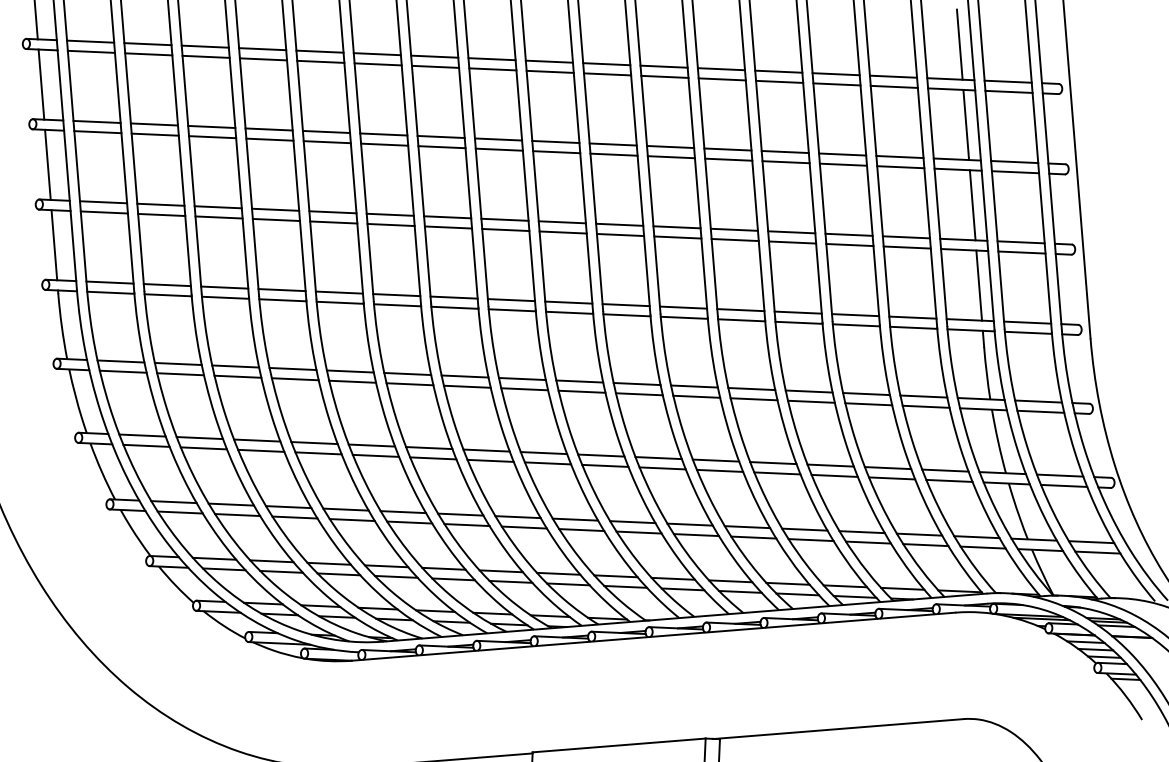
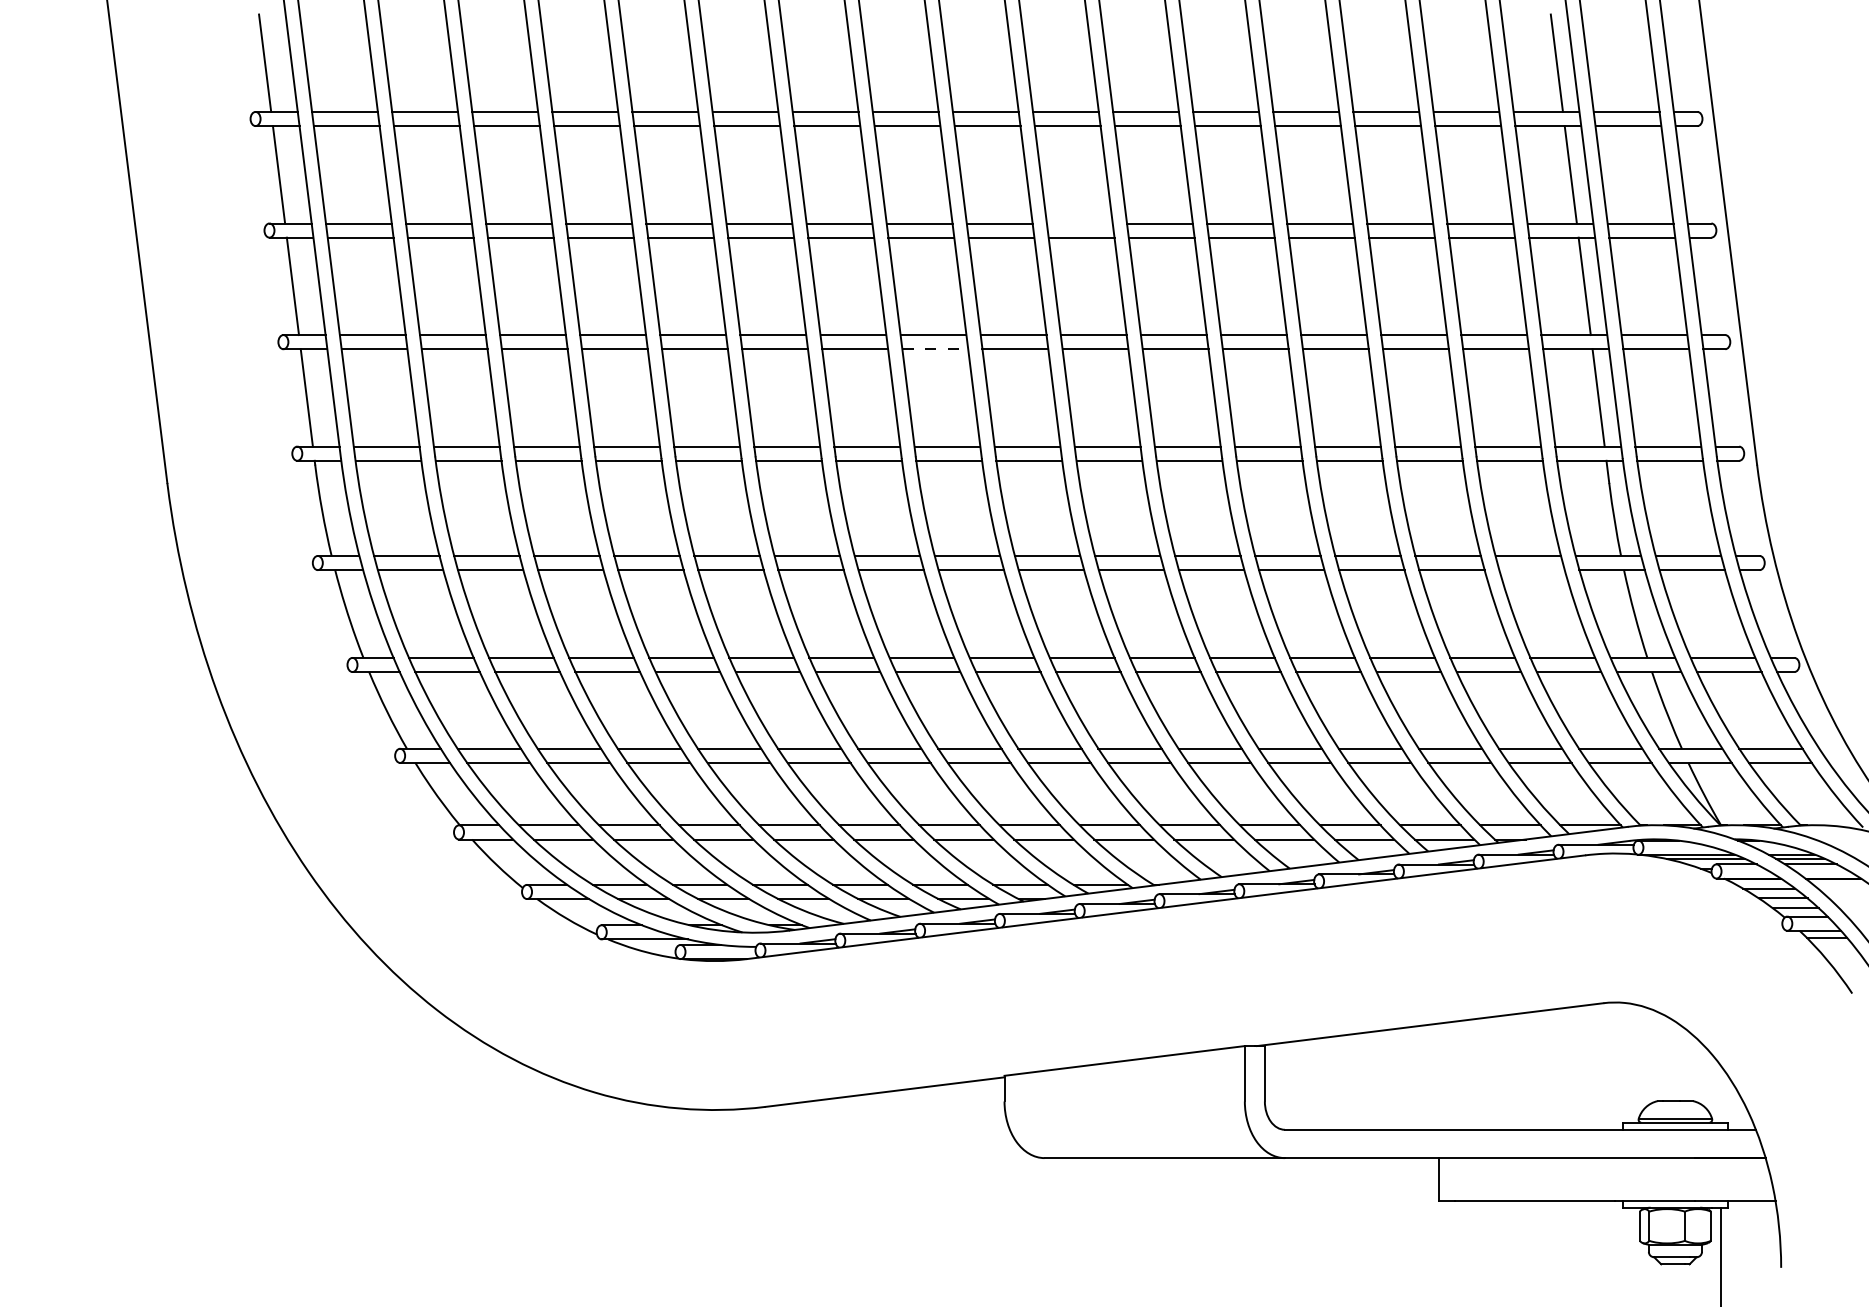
line: (612, 144) -> (1079, 223), removed
line: (505, 230) -> (935, 349), solid -> dashed
line: (925, 407) -> (1531, 570), removed

